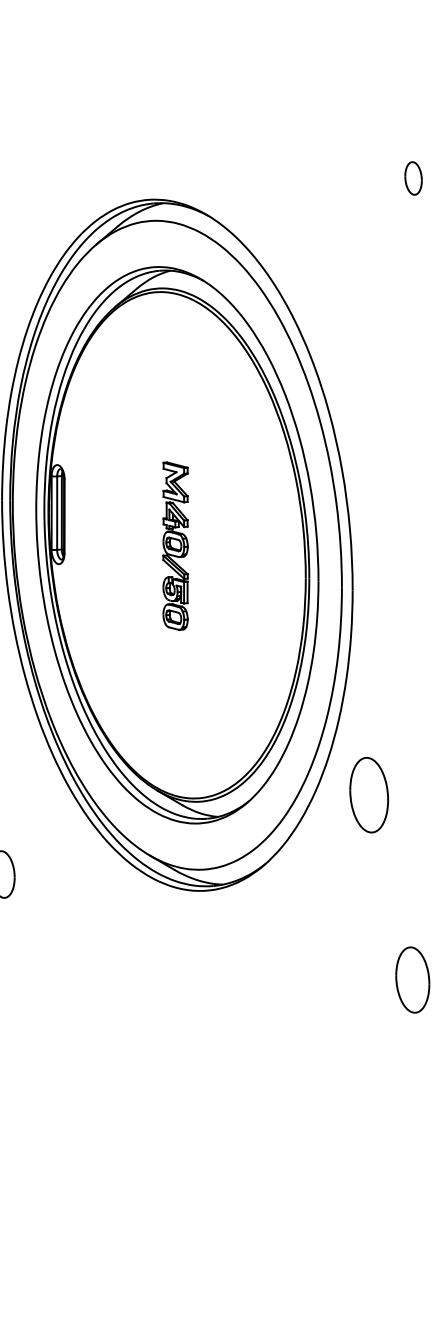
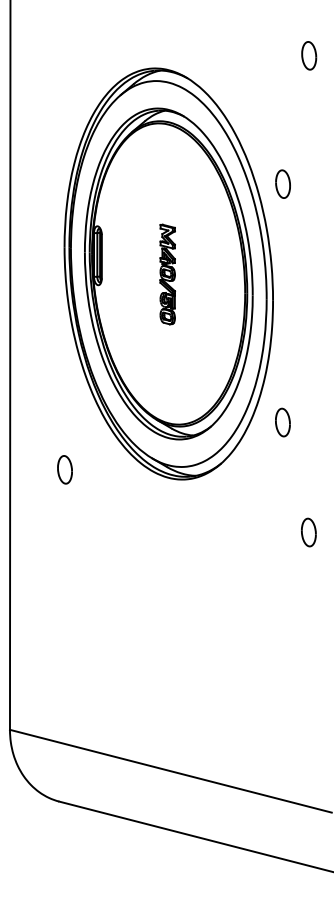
part: (413, 177) -> (309, 55), size x1.43
part: (368, 393) -> (282, 183), added
part: (368, 794) -> (282, 422), size x0.62
part: (412, 979) -> (308, 532), size x0.71

